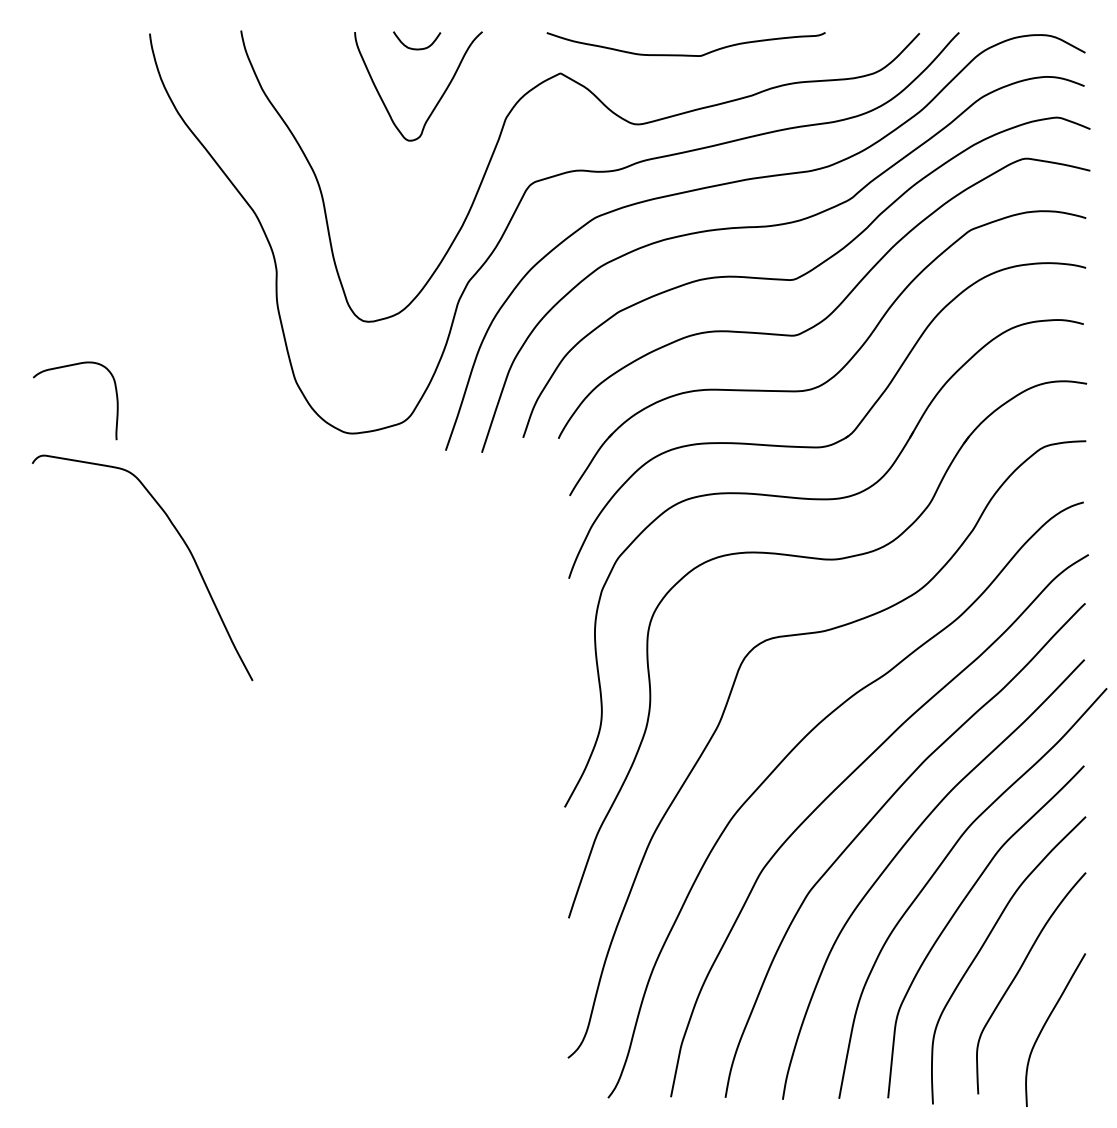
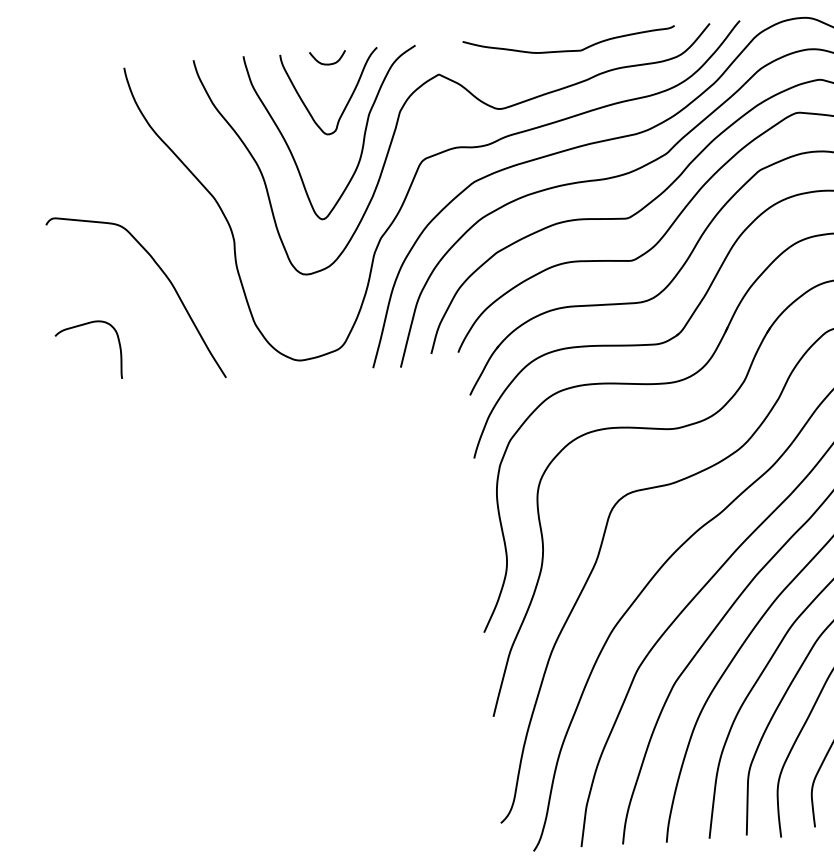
curve: (685, 54) -> (569, 50), moved
curve: (455, 149) -> (363, 138), added
curve: (181, 539) -> (163, 274), moved

